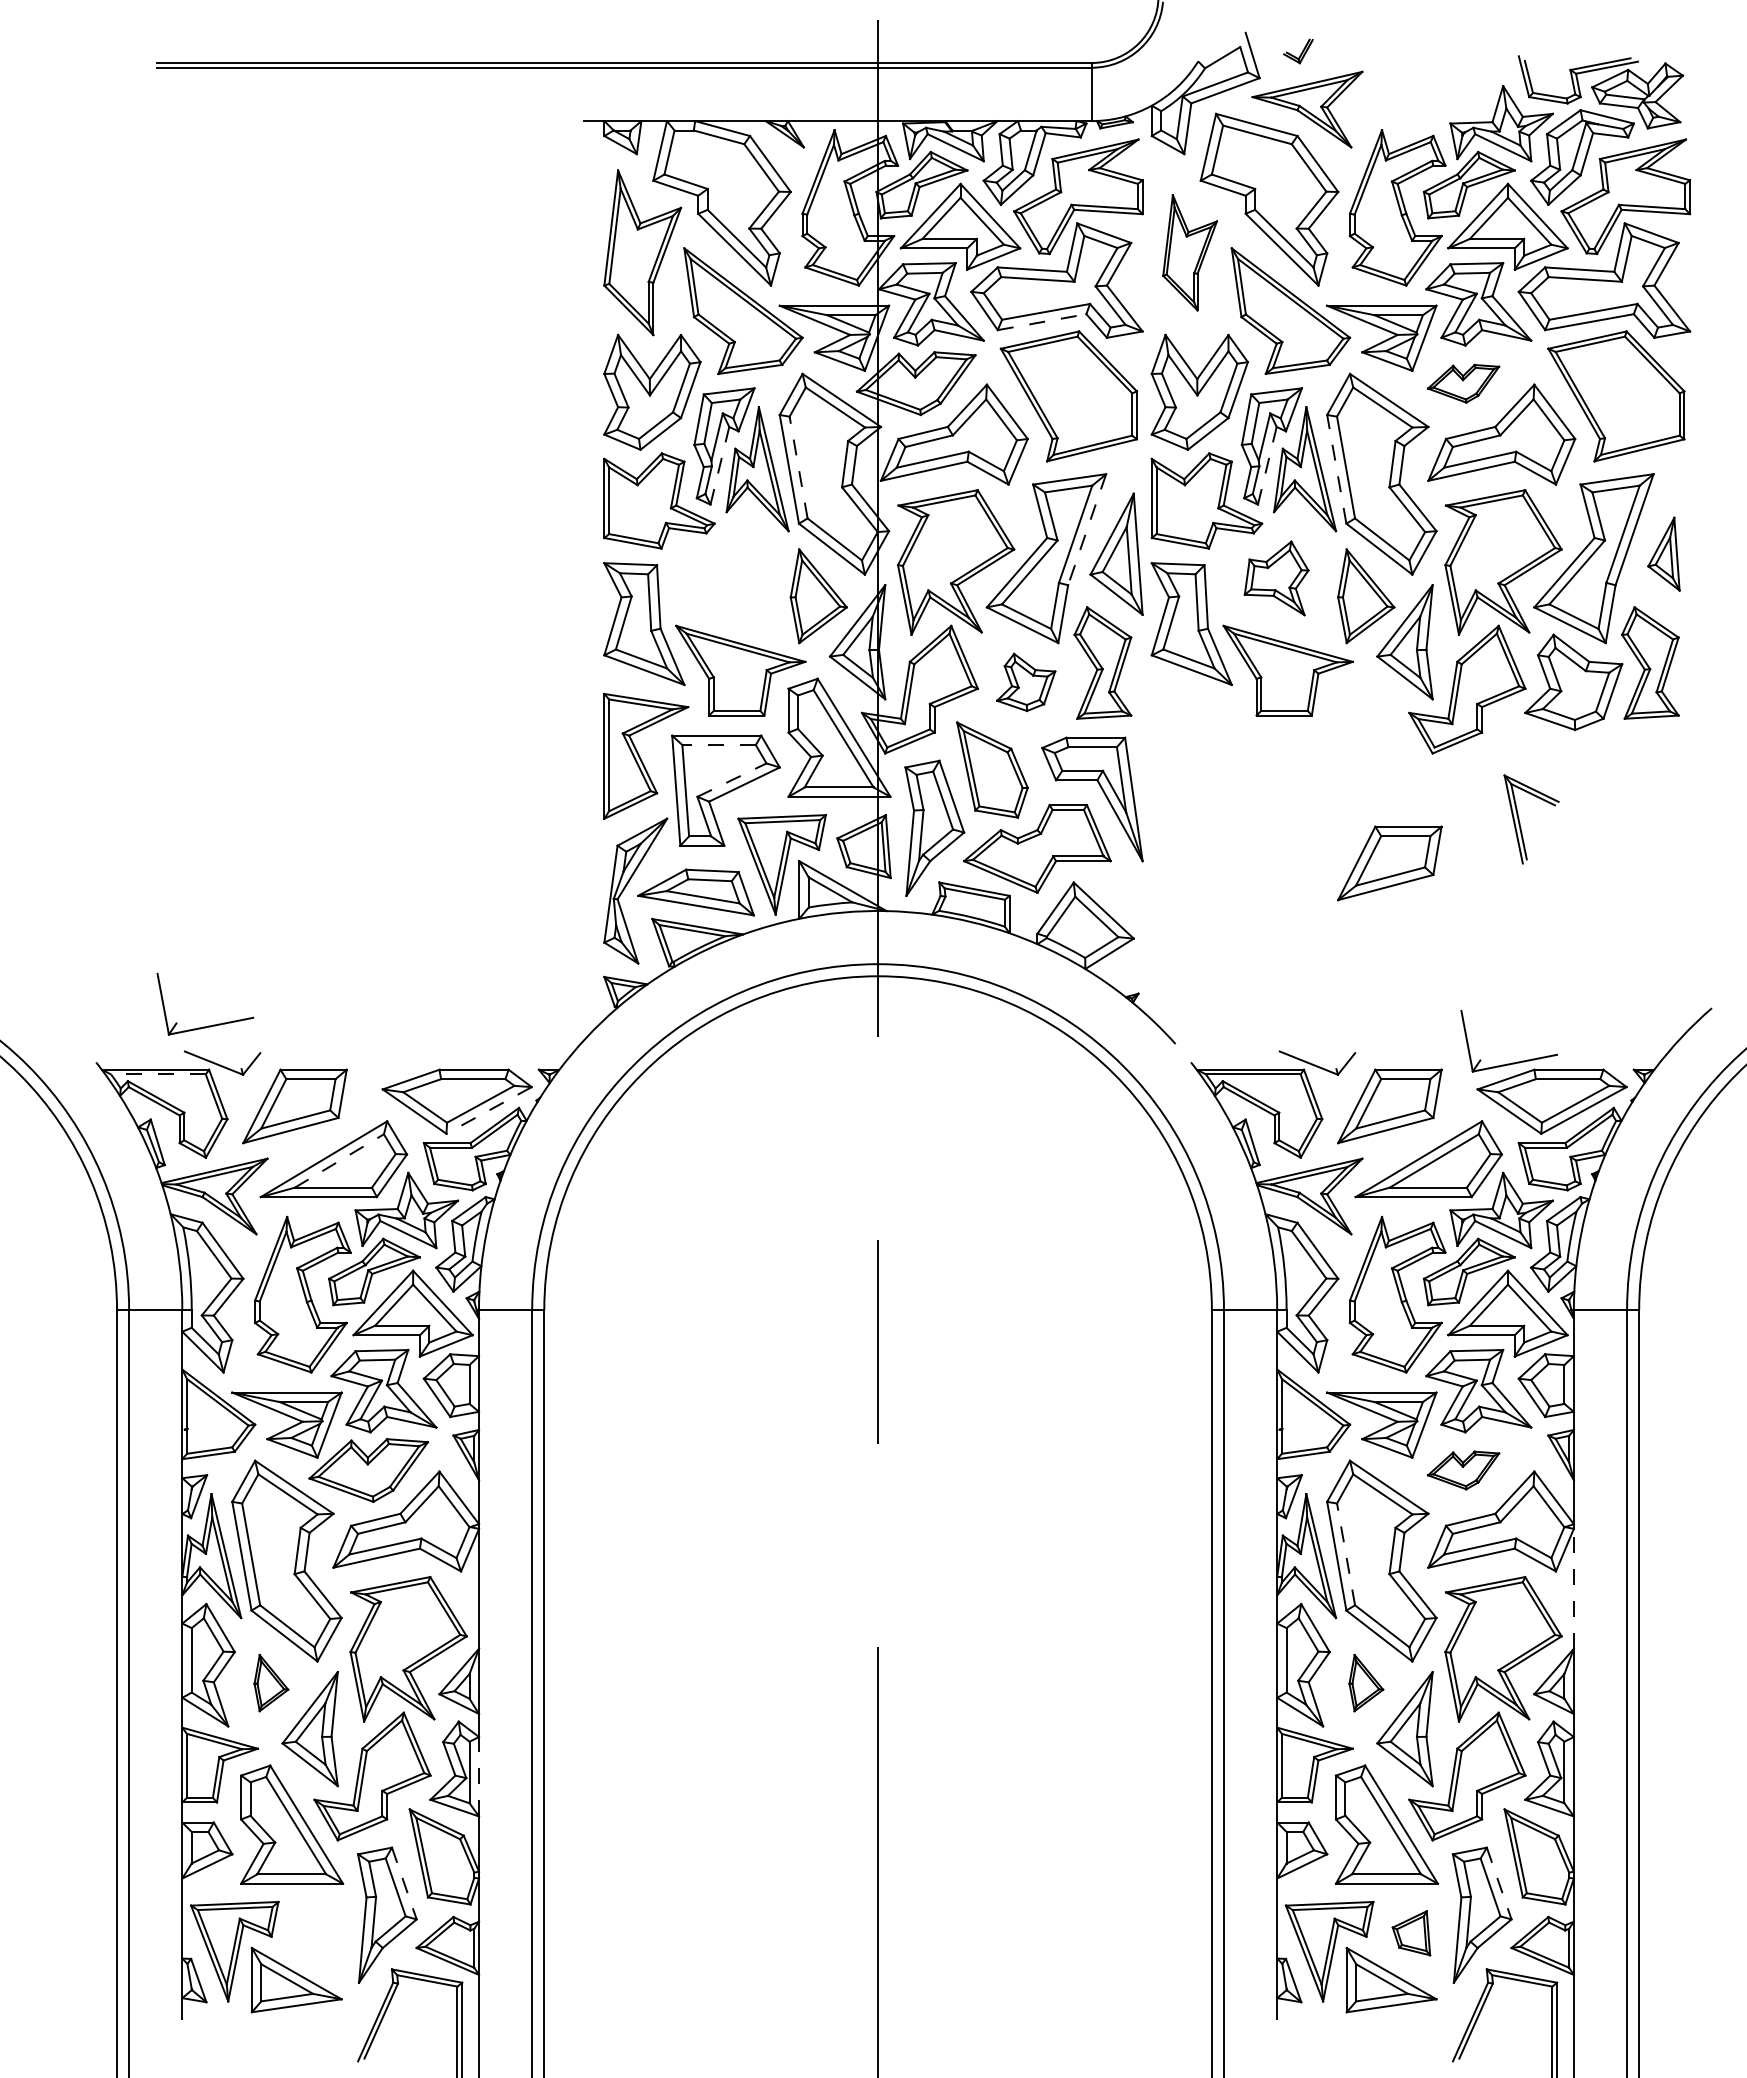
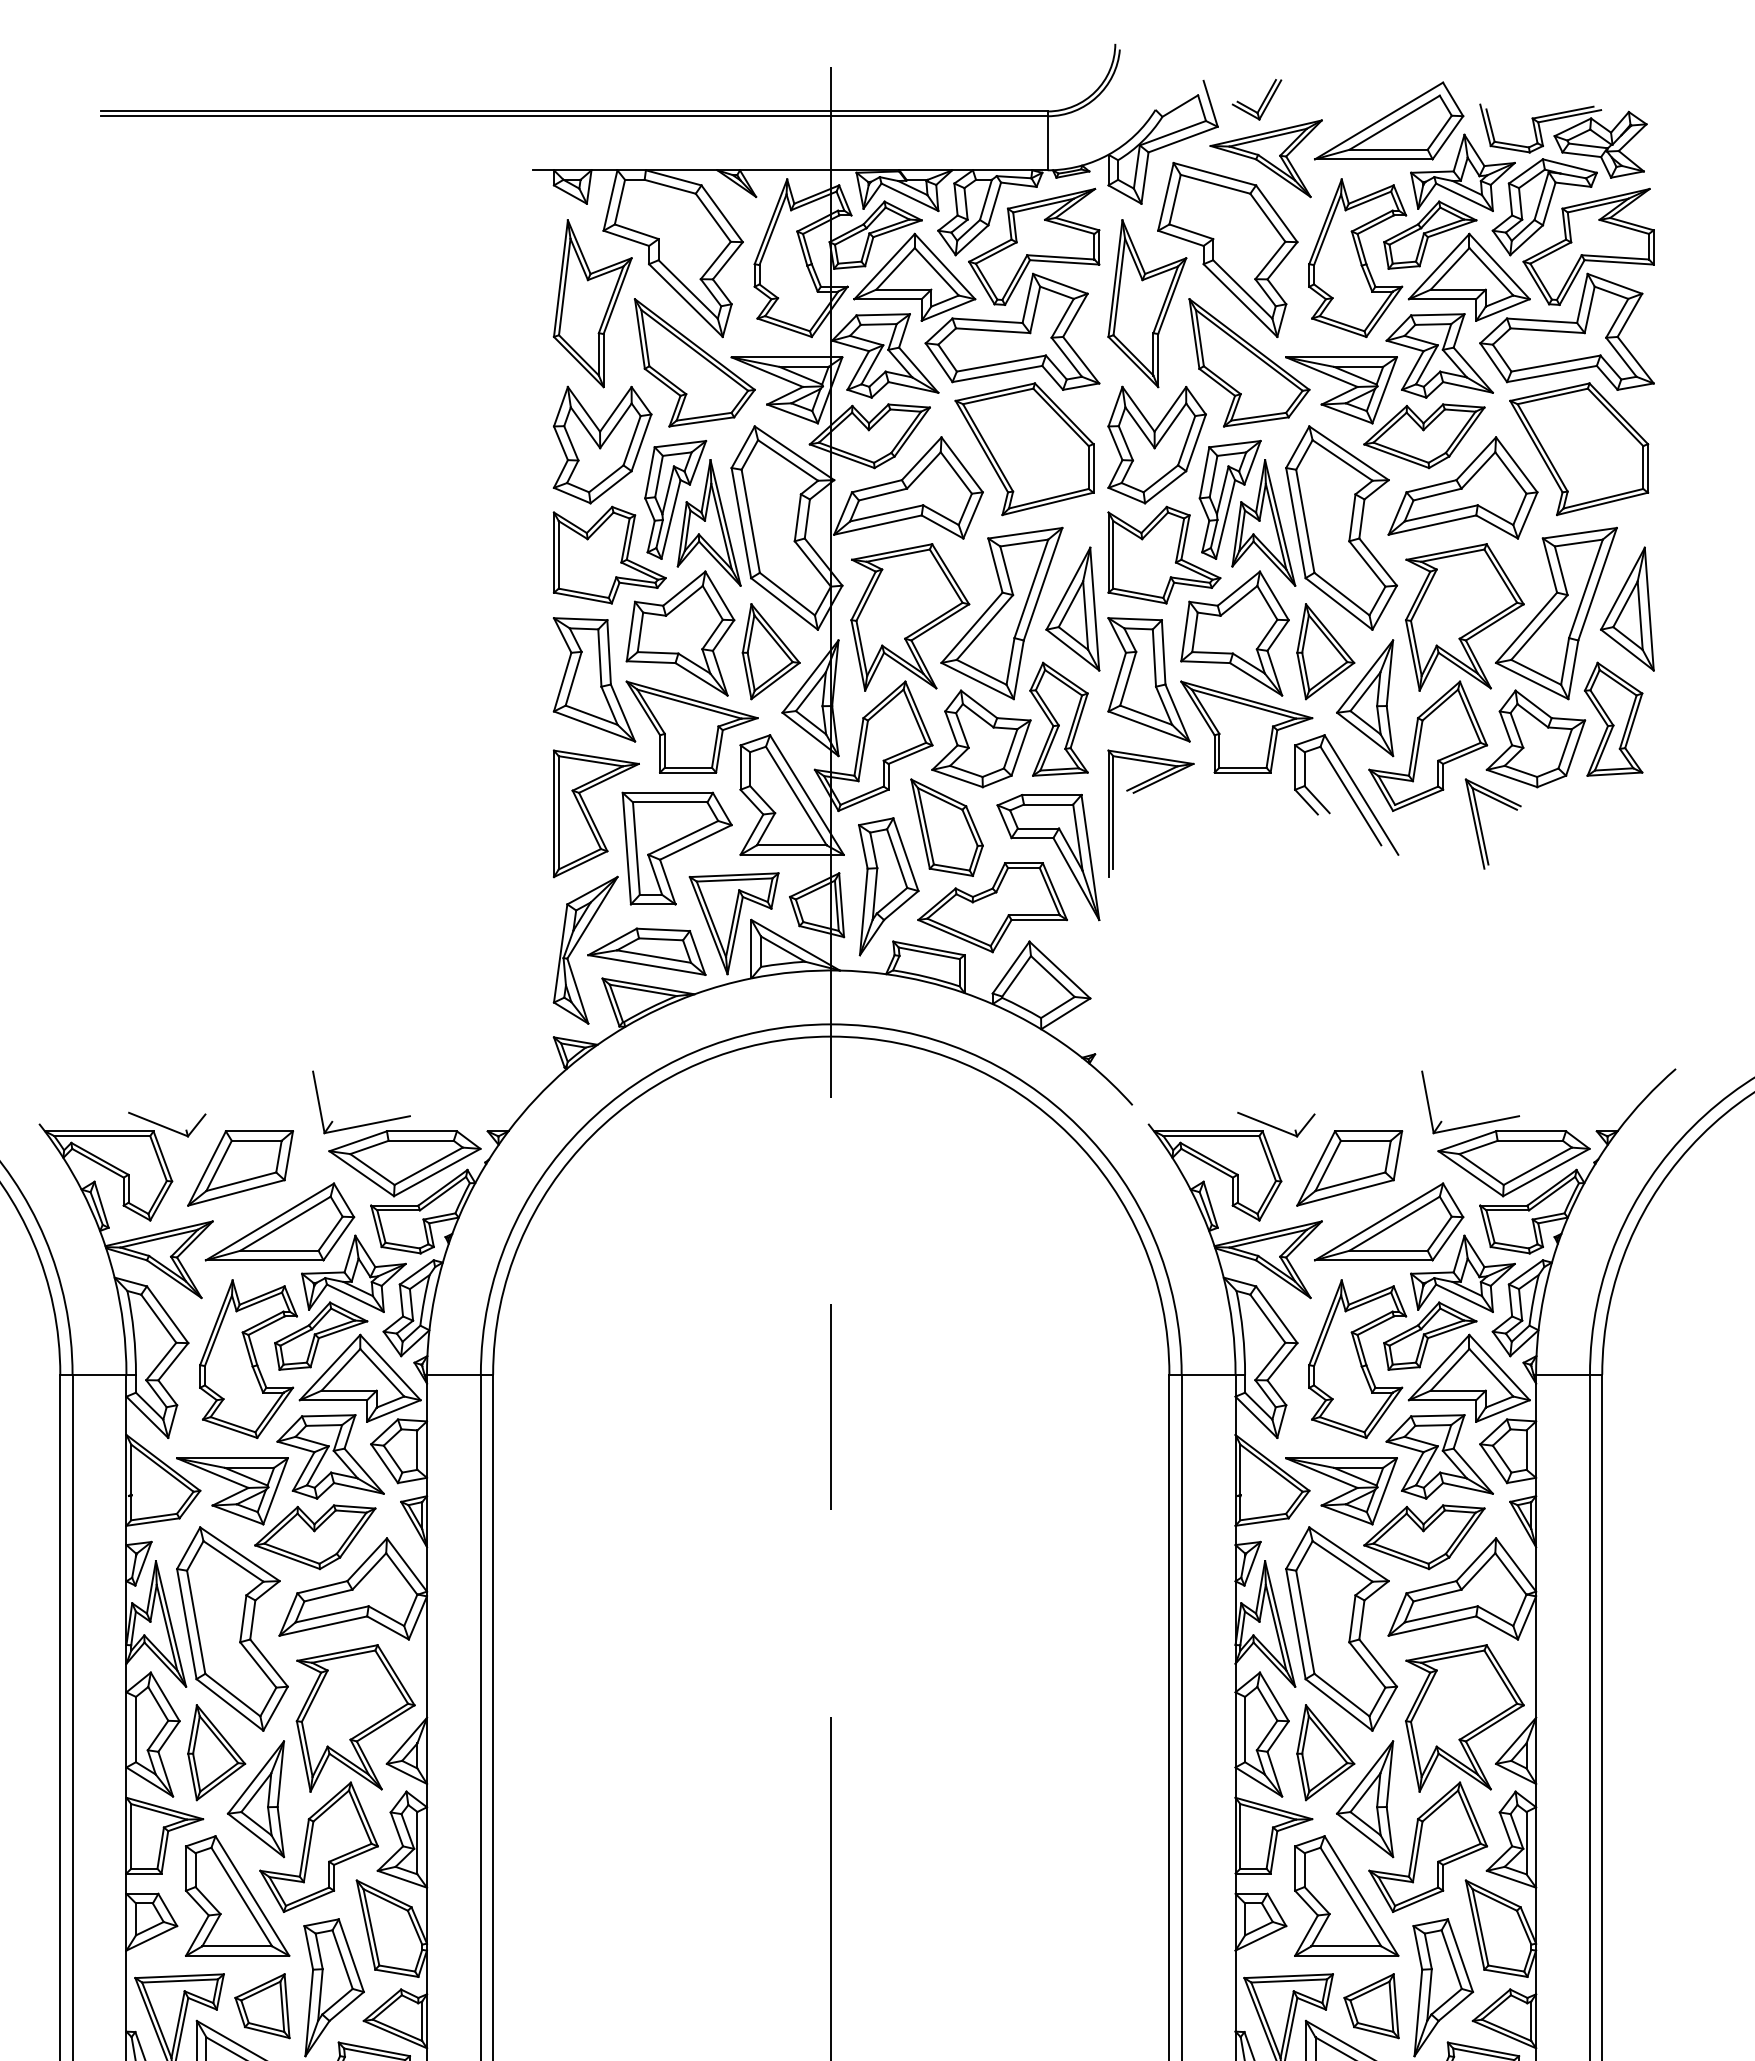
part: (1298, 51) -> (1257, 99), size x1.67
part: (1428, 72) -> (1388, 121), added
part: (1189, 252) -> (1146, 303), size x1.43
line: (1042, 322) -> (997, 374), dashed -> solid
part: (1463, 383) -> (1424, 436), size x1.67
line: (719, 465) -> (670, 519), dashed -> solid
line: (1267, 465) -> (1225, 519), dashed -> solid
line: (798, 467) -> (750, 521), dashed -> solid
line: (1336, 468) -> (1295, 522), dashed -> solid
line: (1087, 529) -> (1043, 584), dashed -> solid
part: (1663, 553) -> (1626, 608), size x1.67
part: (729, 578) -> (680, 633), added
part: (1276, 578) -> (1234, 633), size x1.67
part: (1025, 682) -> (980, 739), size x1.67
part: (1183, 733) -> (1140, 790), added
part: (1386, 737) -> (1346, 794), added
line: (719, 745) -> (670, 802), dashed -> solid
line: (732, 779) -> (683, 837), dashed -> solid
part: (1520, 822) -> (1482, 827), moved
part: (1389, 863) -> (1349, 922), removed
part: (208, 1025) -> (364, 1123), moved
line: (157, 1074) -> (101, 1136), dashed -> solid
line: (489, 1110) -> (437, 1172), dashed -> solid
line: (339, 1161) -> (285, 1224), dashed -> solid
part: (1463, 1470) -> (1424, 1537), size x1.67
line: (1346, 1554) -> (1305, 1622), dashed -> solid
line: (1573, 1588) -> (1535, 1656), dashed -> solid
part: (271, 1682) -> (216, 1752), size x1.67
part: (1366, 1682) -> (1326, 1752), size x1.67
line: (479, 1776) -> (427, 1847), dashed -> solid
line: (404, 1883) -> (351, 1955), dashed -> solid
line: (1499, 1883) -> (1460, 1955), dashed -> solid
part: (316, 1932) -> (262, 2005), added
part: (1411, 1932) -> (1371, 2005), size x1.43

